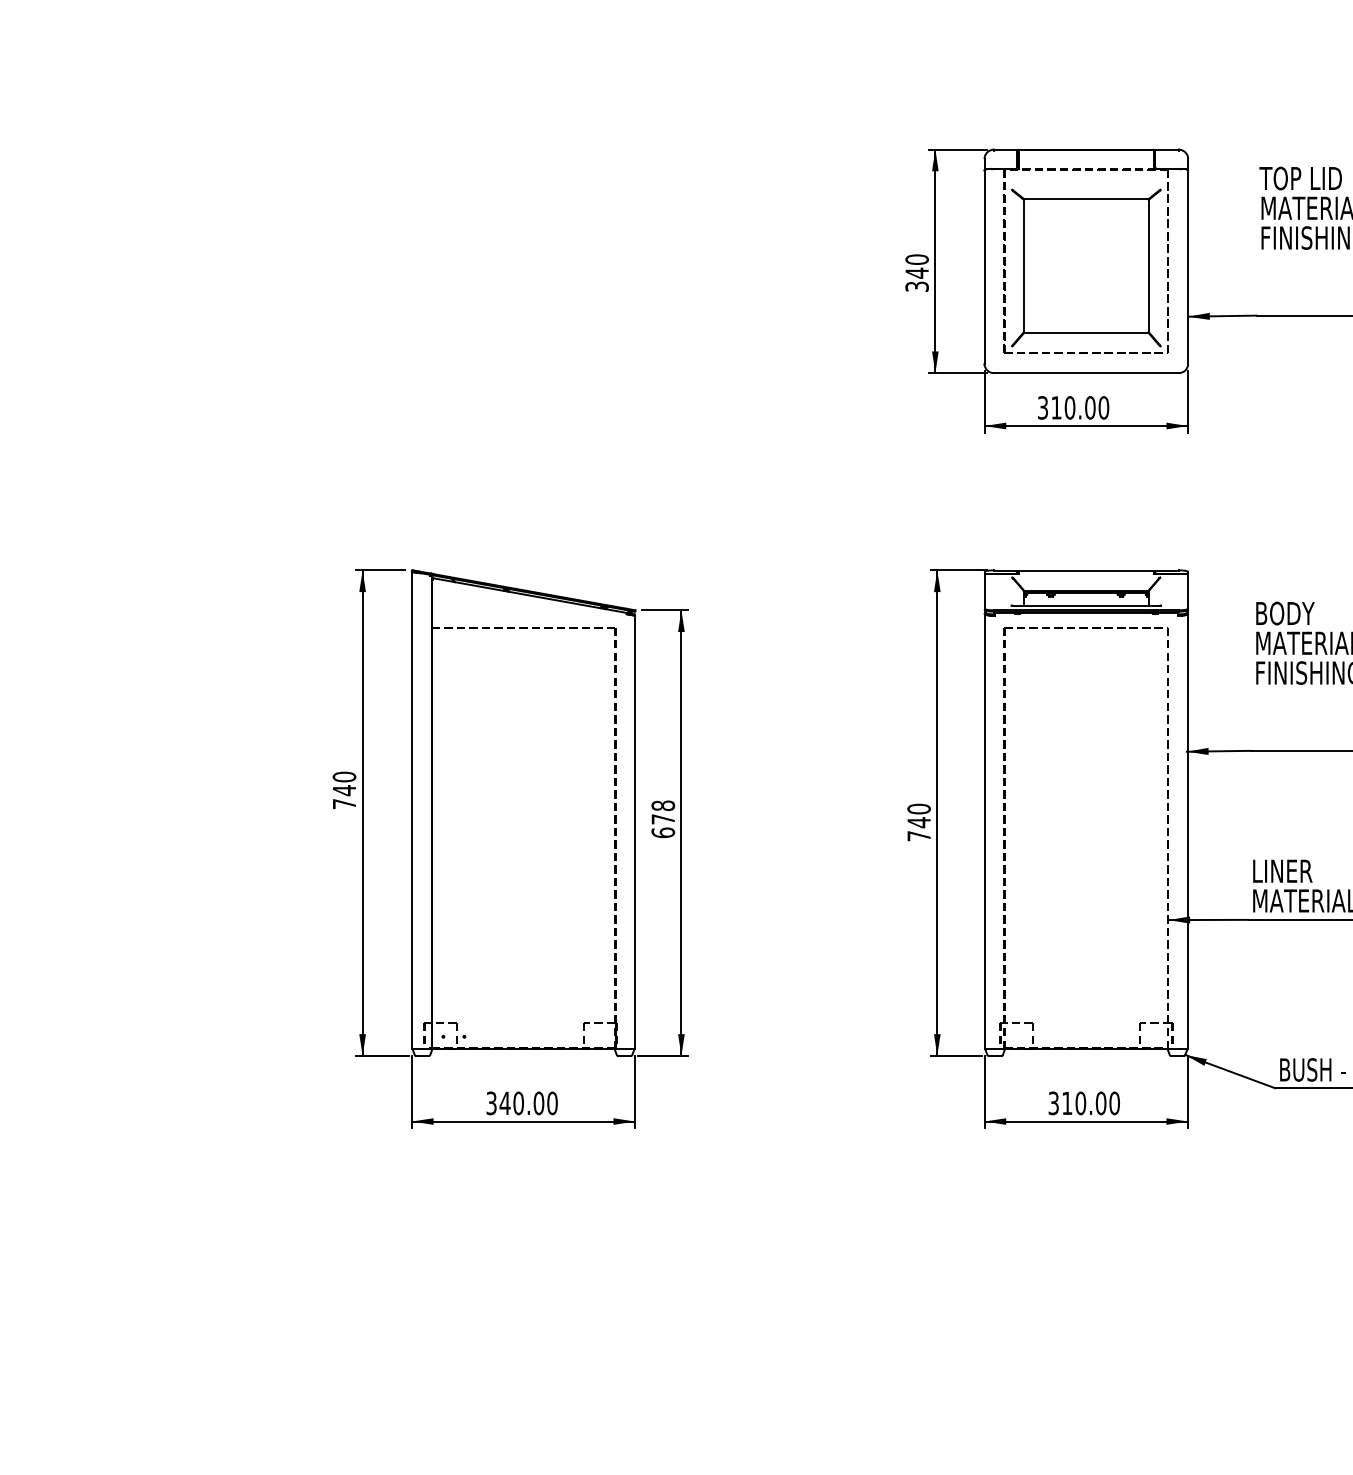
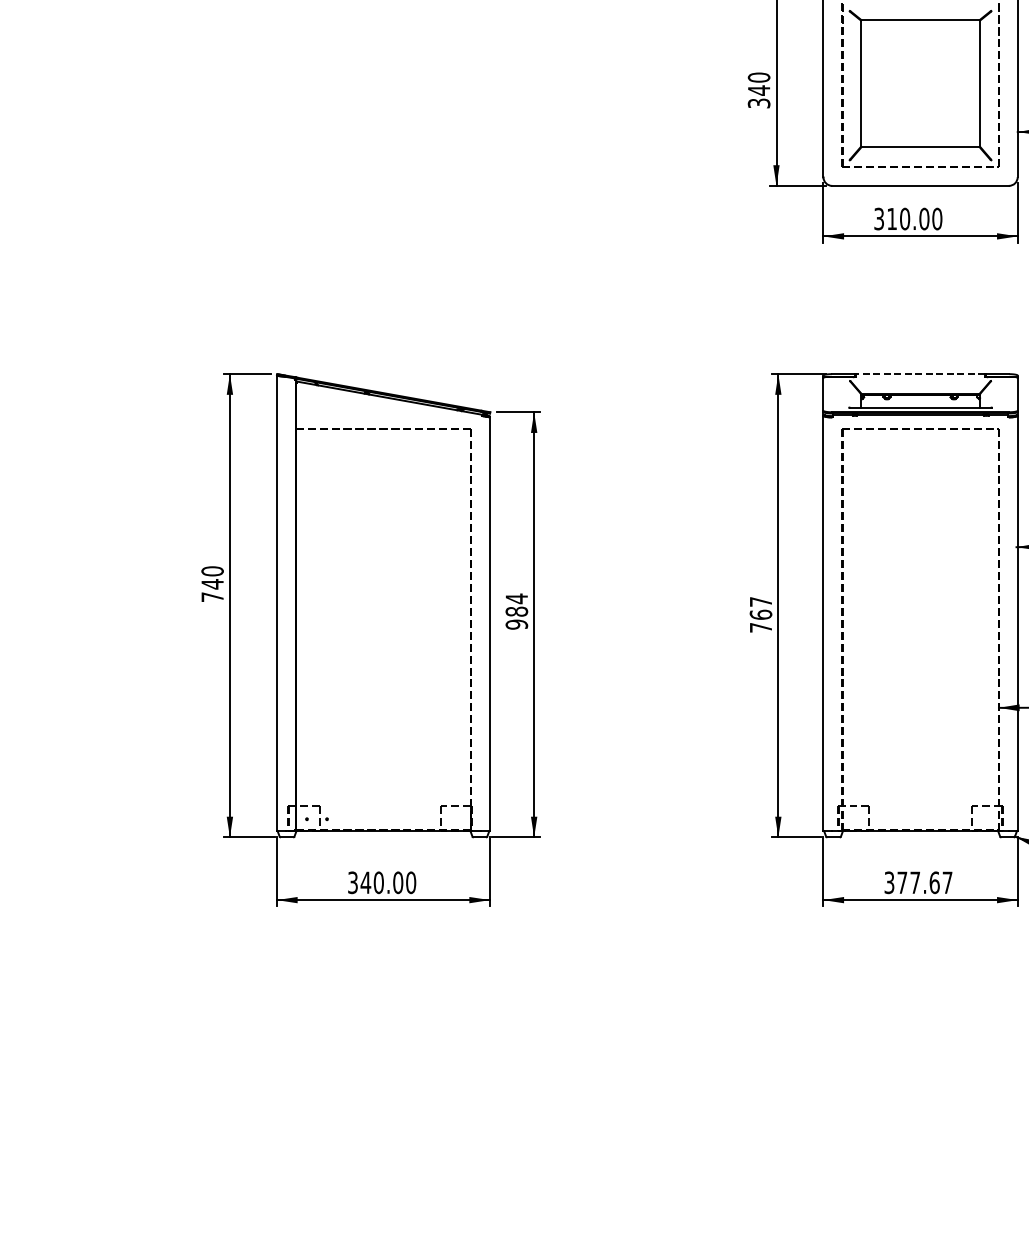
line: (1086, 570) -> (920, 374), solid -> dashed
text: (918, 815) -> (760, 608), 740 -> 767
text: (663, 819) -> (517, 611), 678 -> 984
text: (1090, 1103) -> (924, 882), 310.00 -> 377.67

